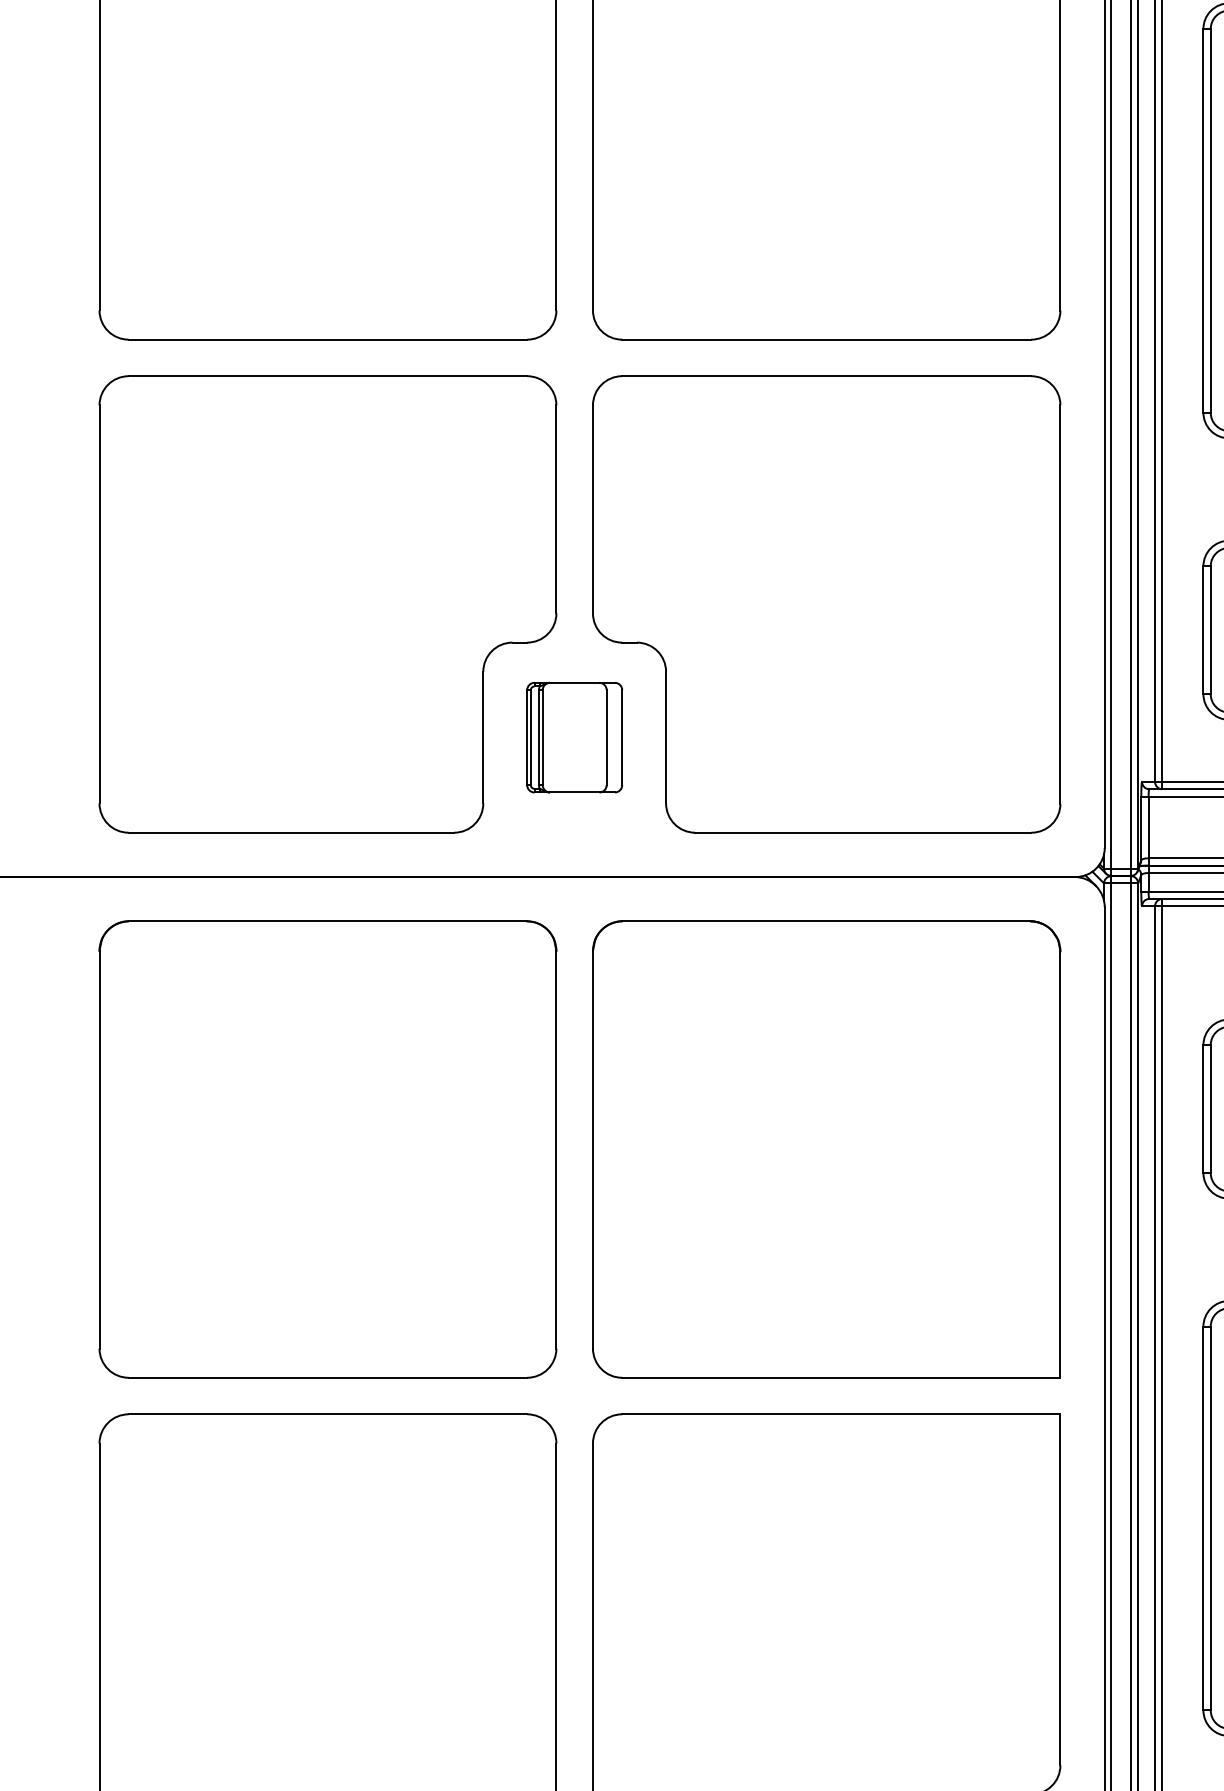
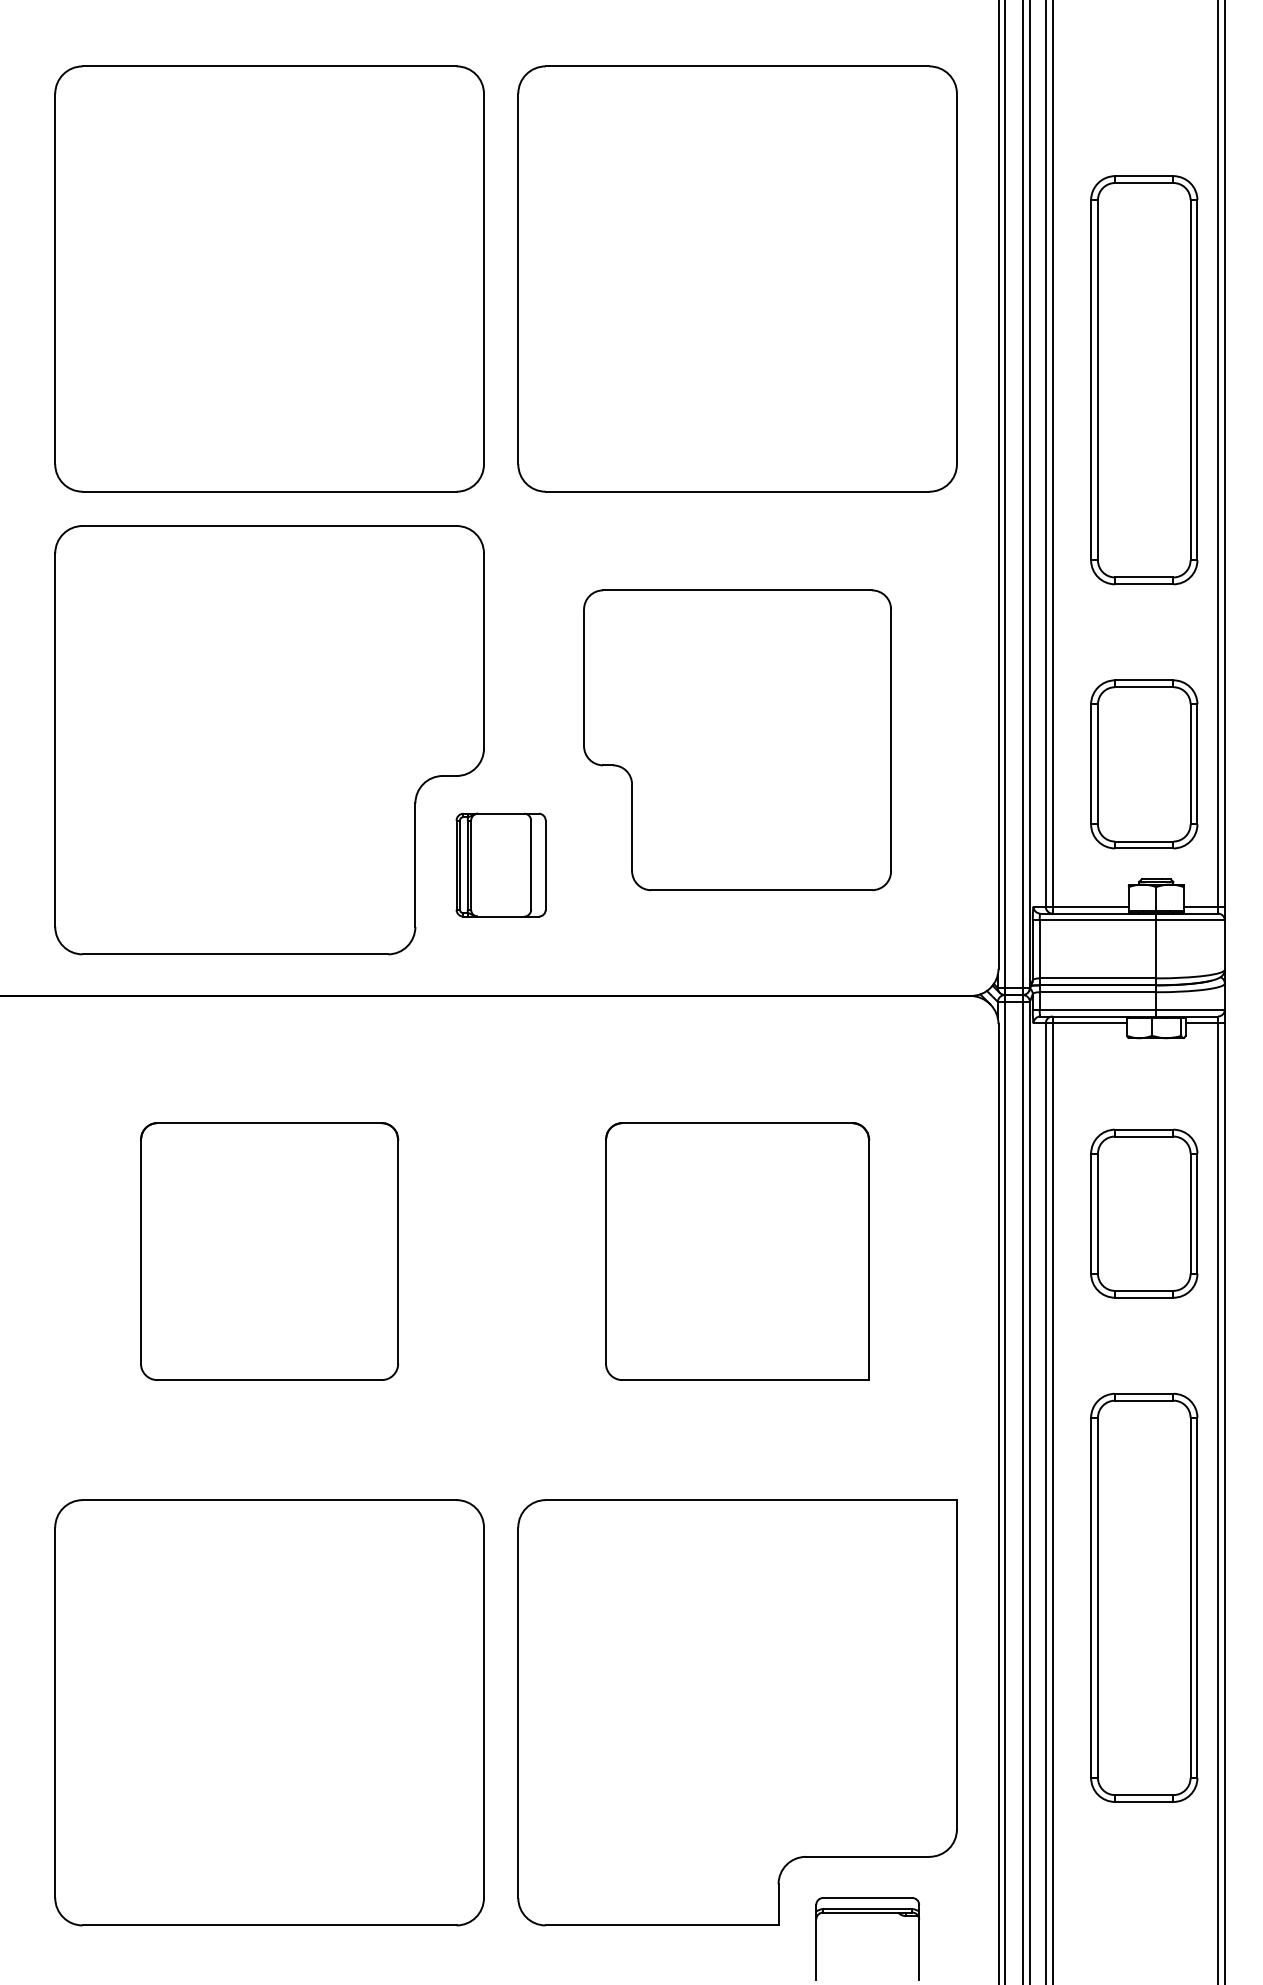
part: (826, 604) -> (737, 740), size x0.7
part: (327, 1149) -> (269, 1251), size x0.6
part: (826, 1149) -> (737, 1251), size x0.6

